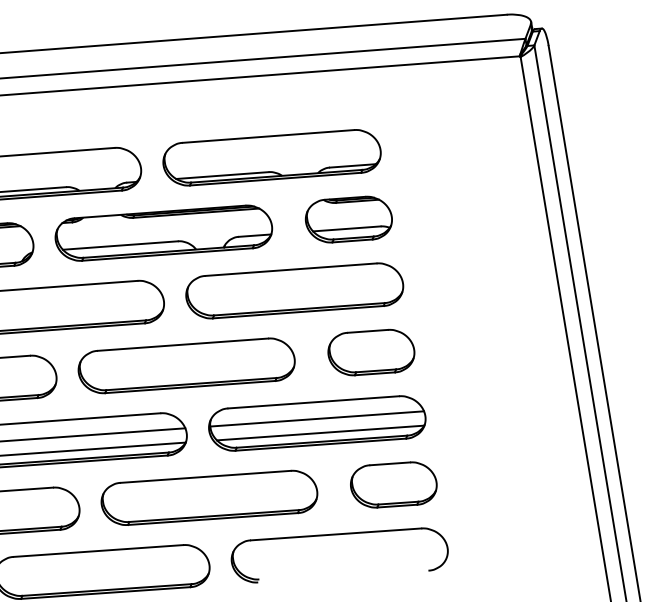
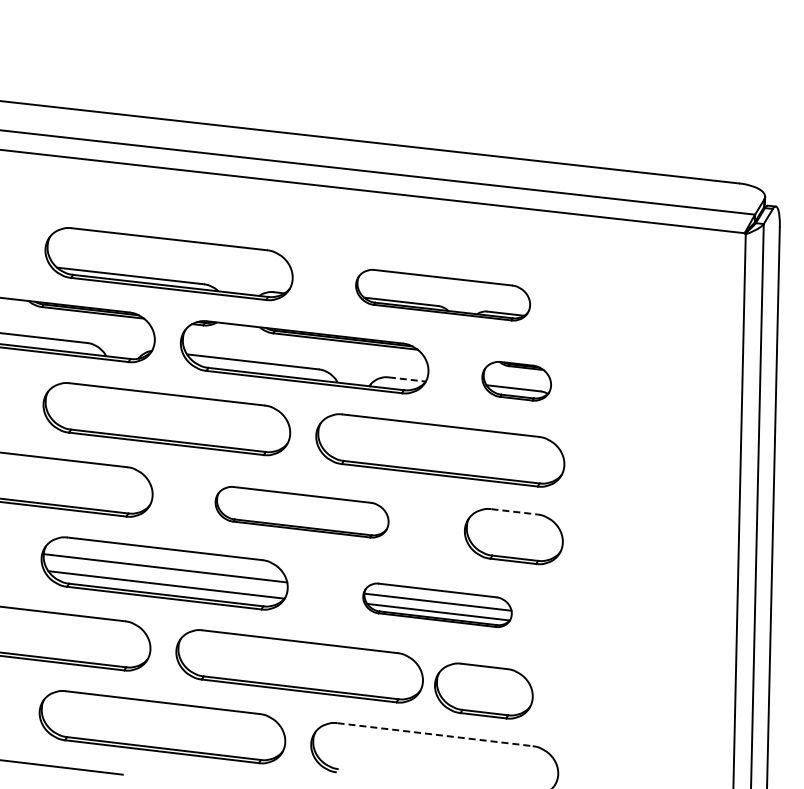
part: (271, 158) -> (442, 295), size x0.7
part: (348, 218) -> (516, 380), size x0.7
line: (255, 235) -> (407, 379), solid -> dashed
line: (367, 331) -> (514, 511), solid -> dashed
part: (186, 366) -> (301, 512), size x0.7
part: (317, 423) -> (437, 605), size x0.6
part: (393, 484) -> (483, 690), moved
line: (336, 534) -> (435, 734), solid -> dashed

